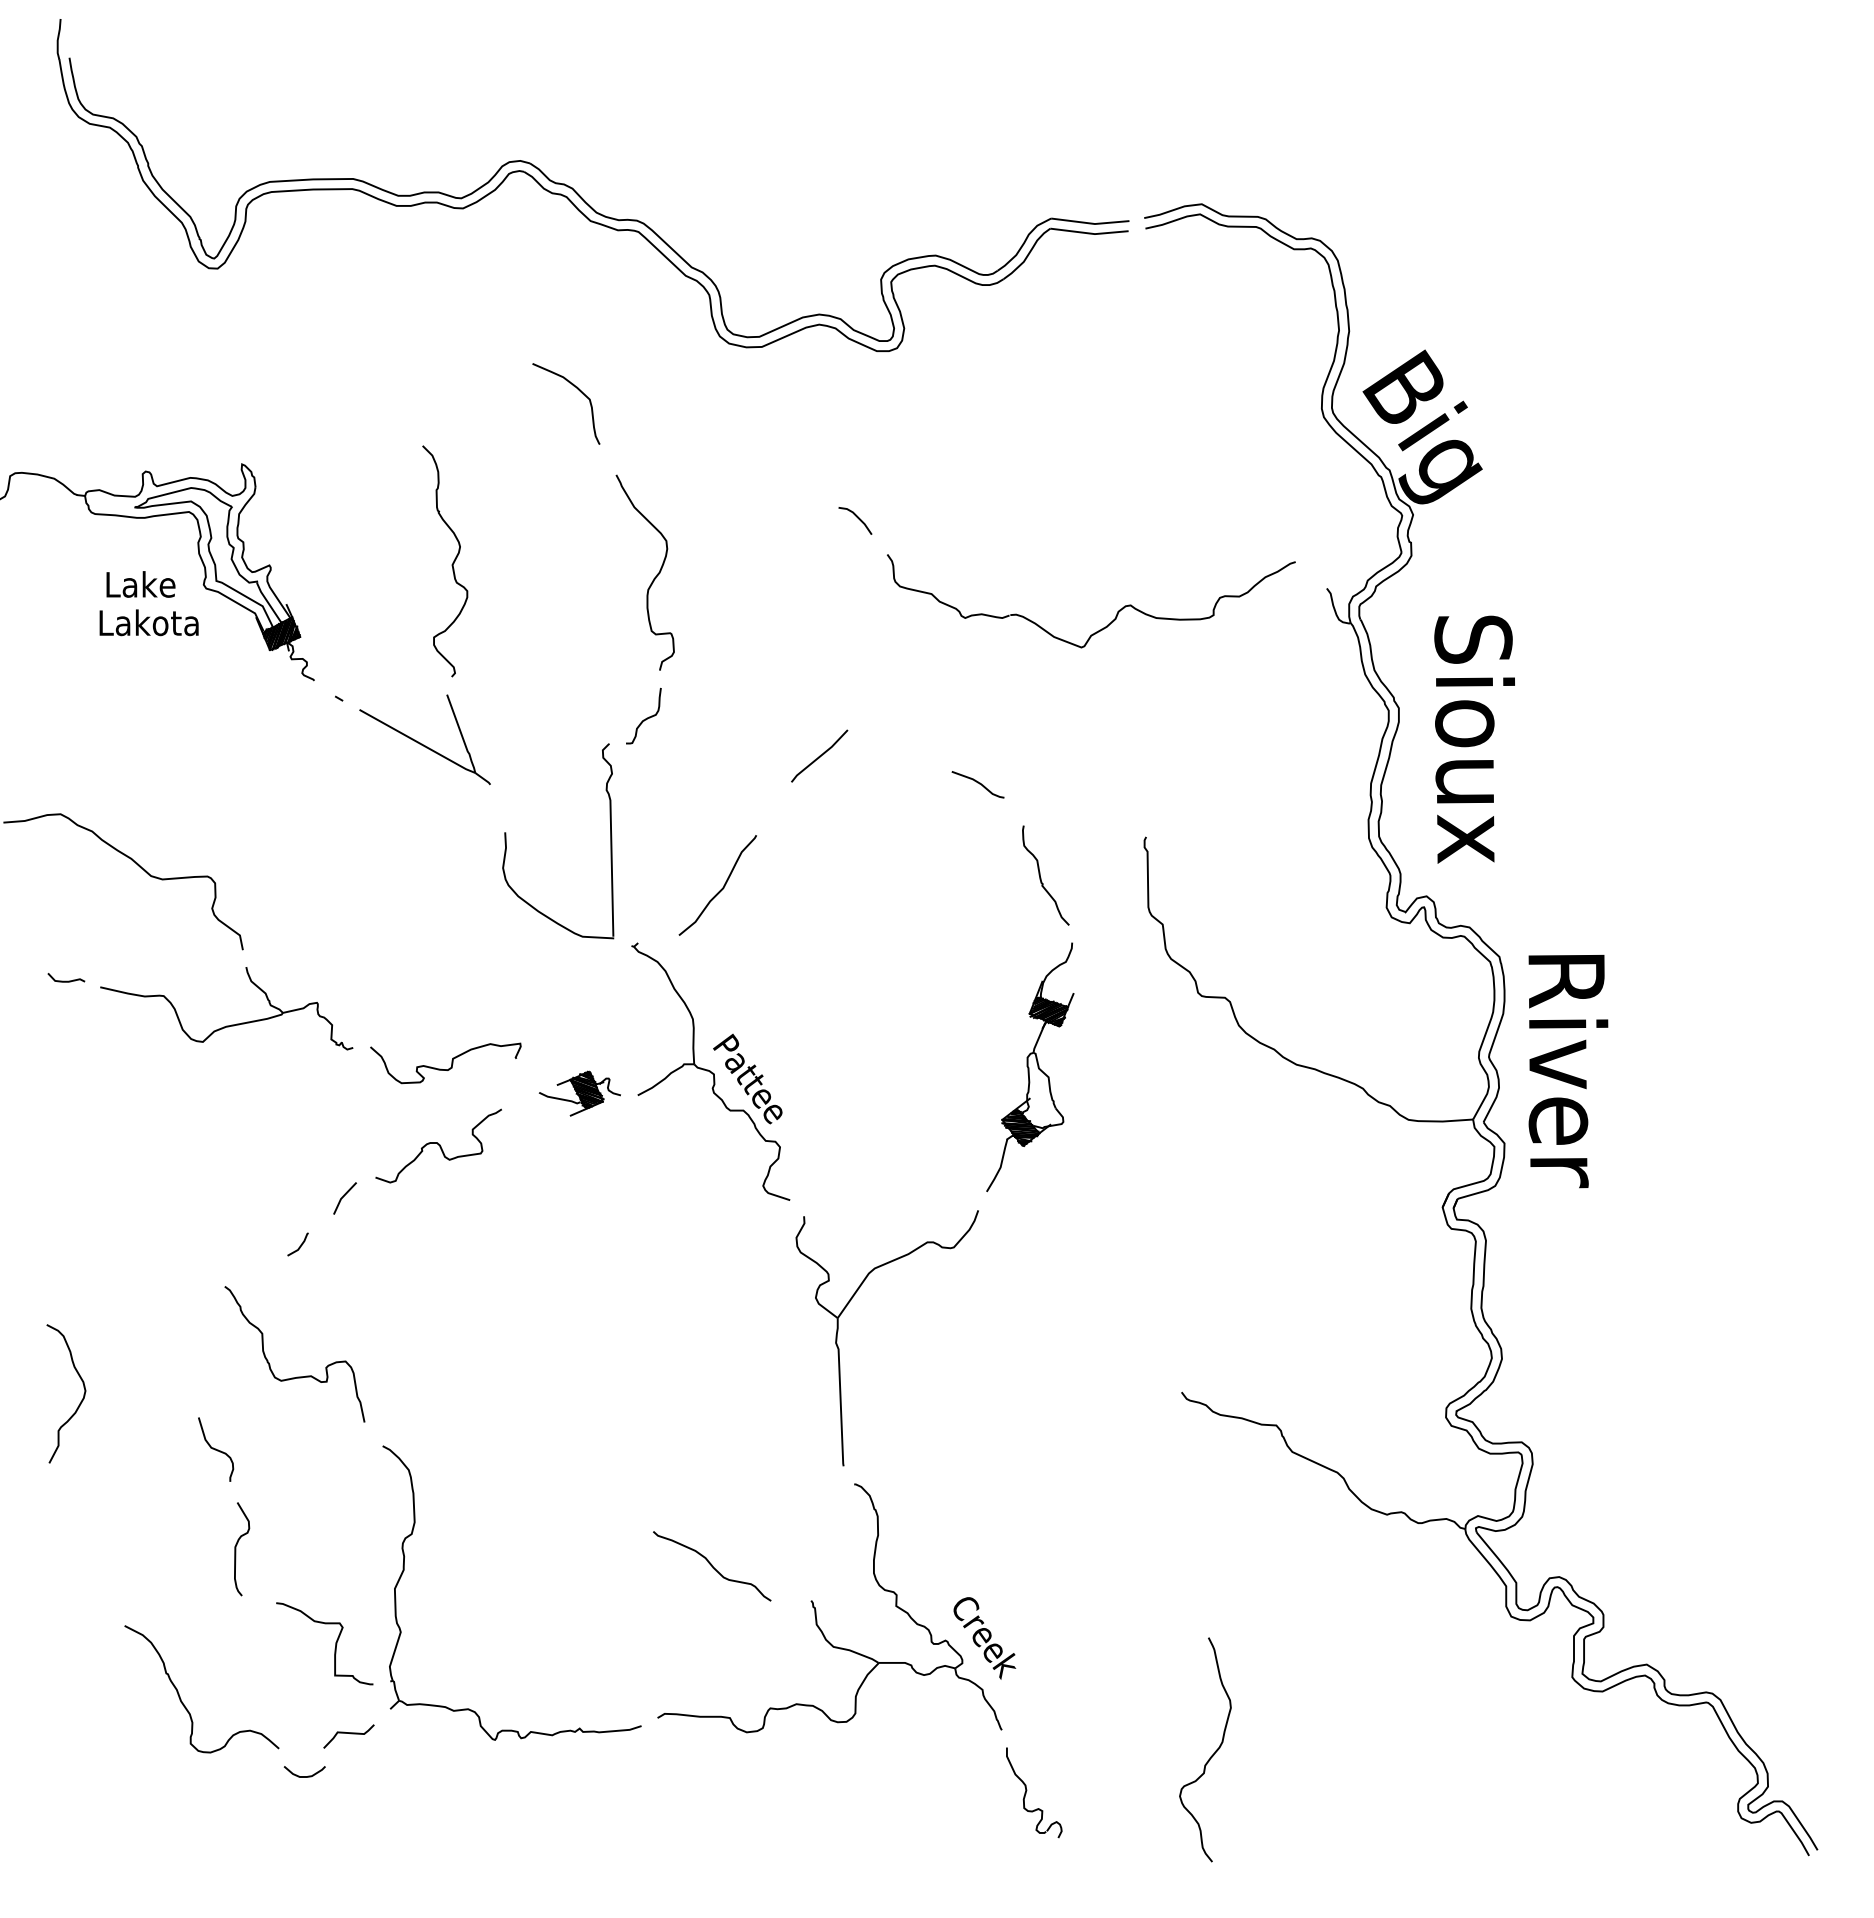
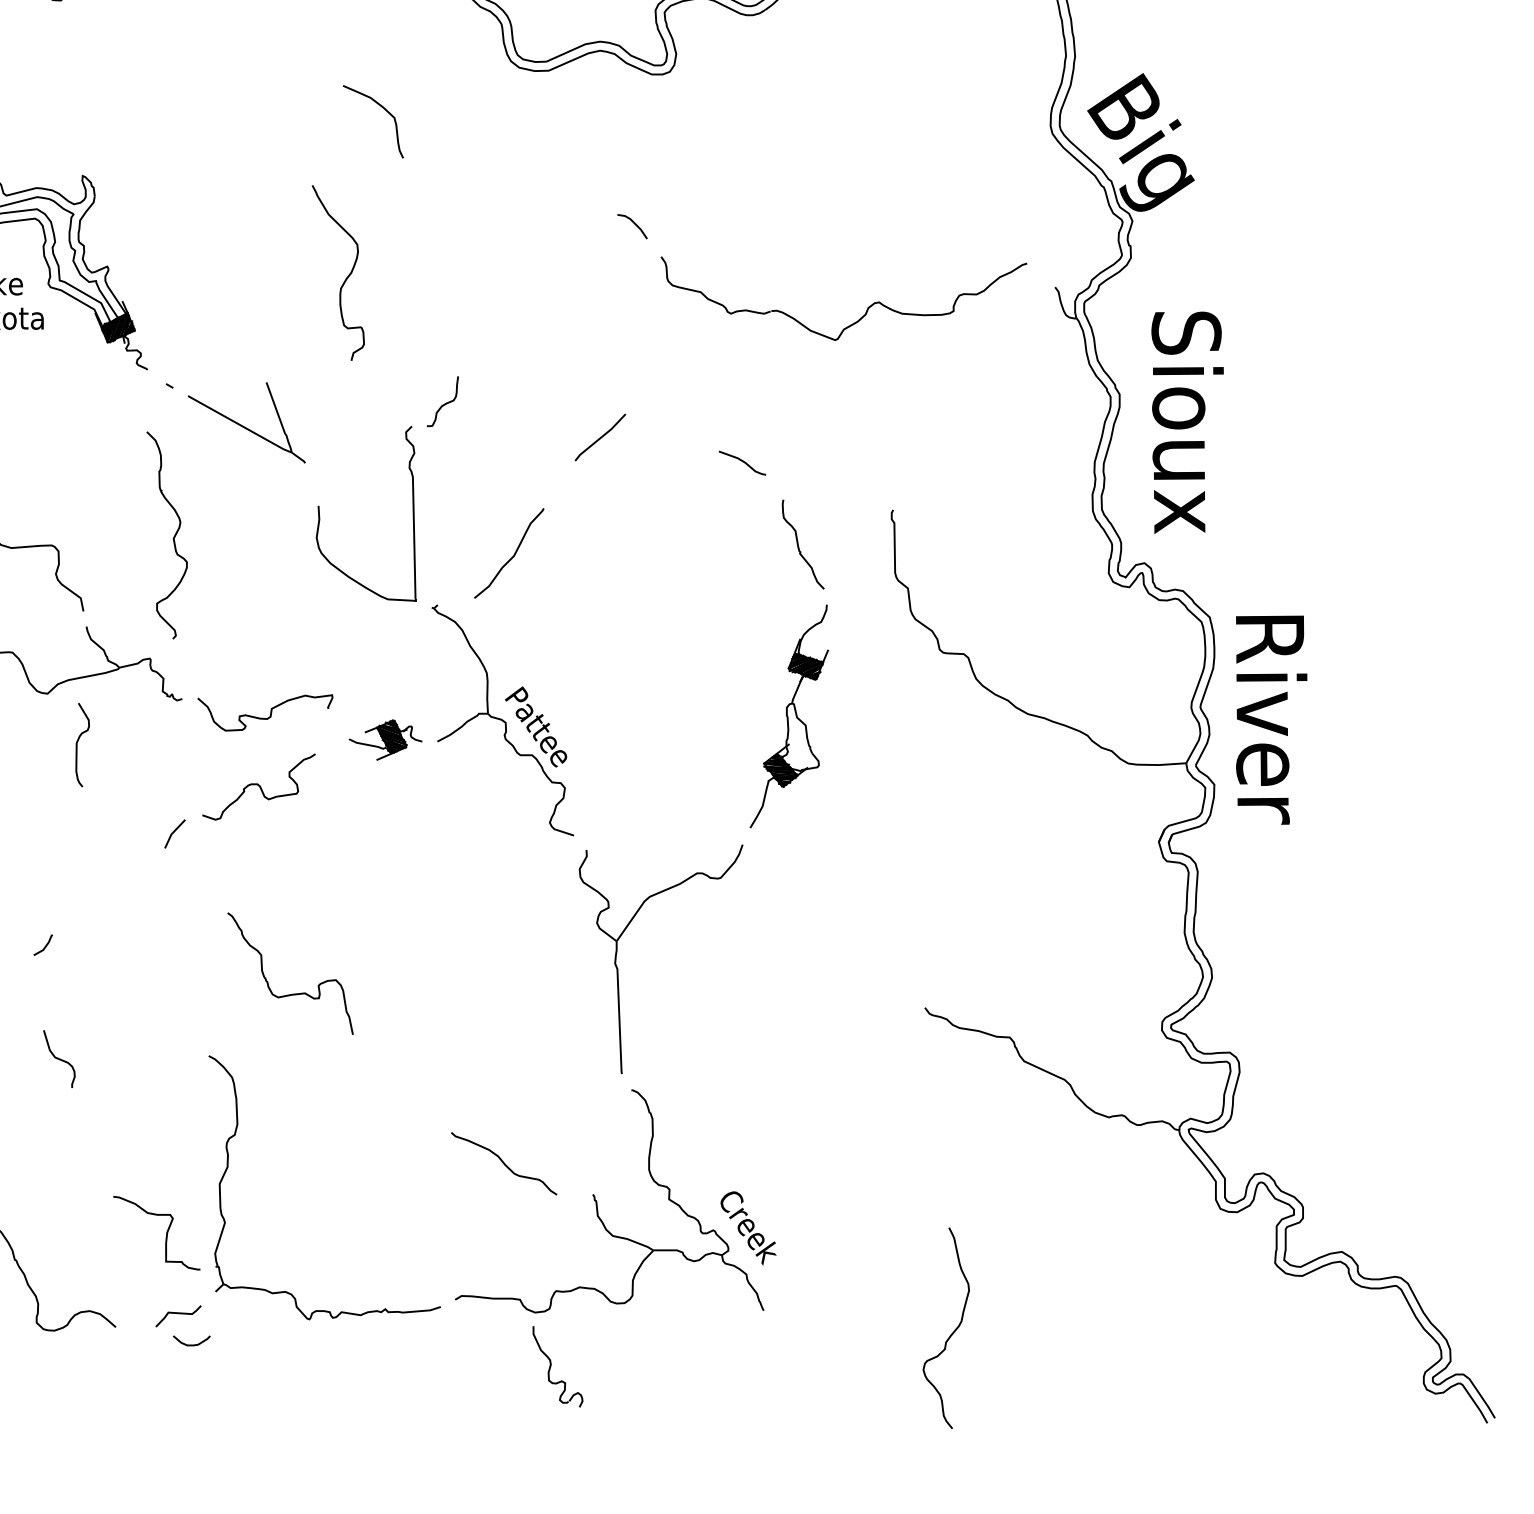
curve: (451, 564) -> (172, 538), moved
curve: (653, 578) -> (345, 278), moved
line: (299, 1246) -> (44, 946), moved
curve: (297, 1376) -> (292, 993), moved
curve: (236, 1549) -> (77, 745), moved
curve: (304, 1776) -> (191, 1344), moved
part: (1027, 1790) -> (551, 1364), moved

